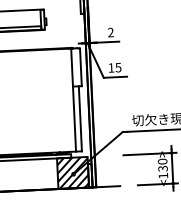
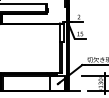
hatch: (72, 173) -> (57, 83), removed

